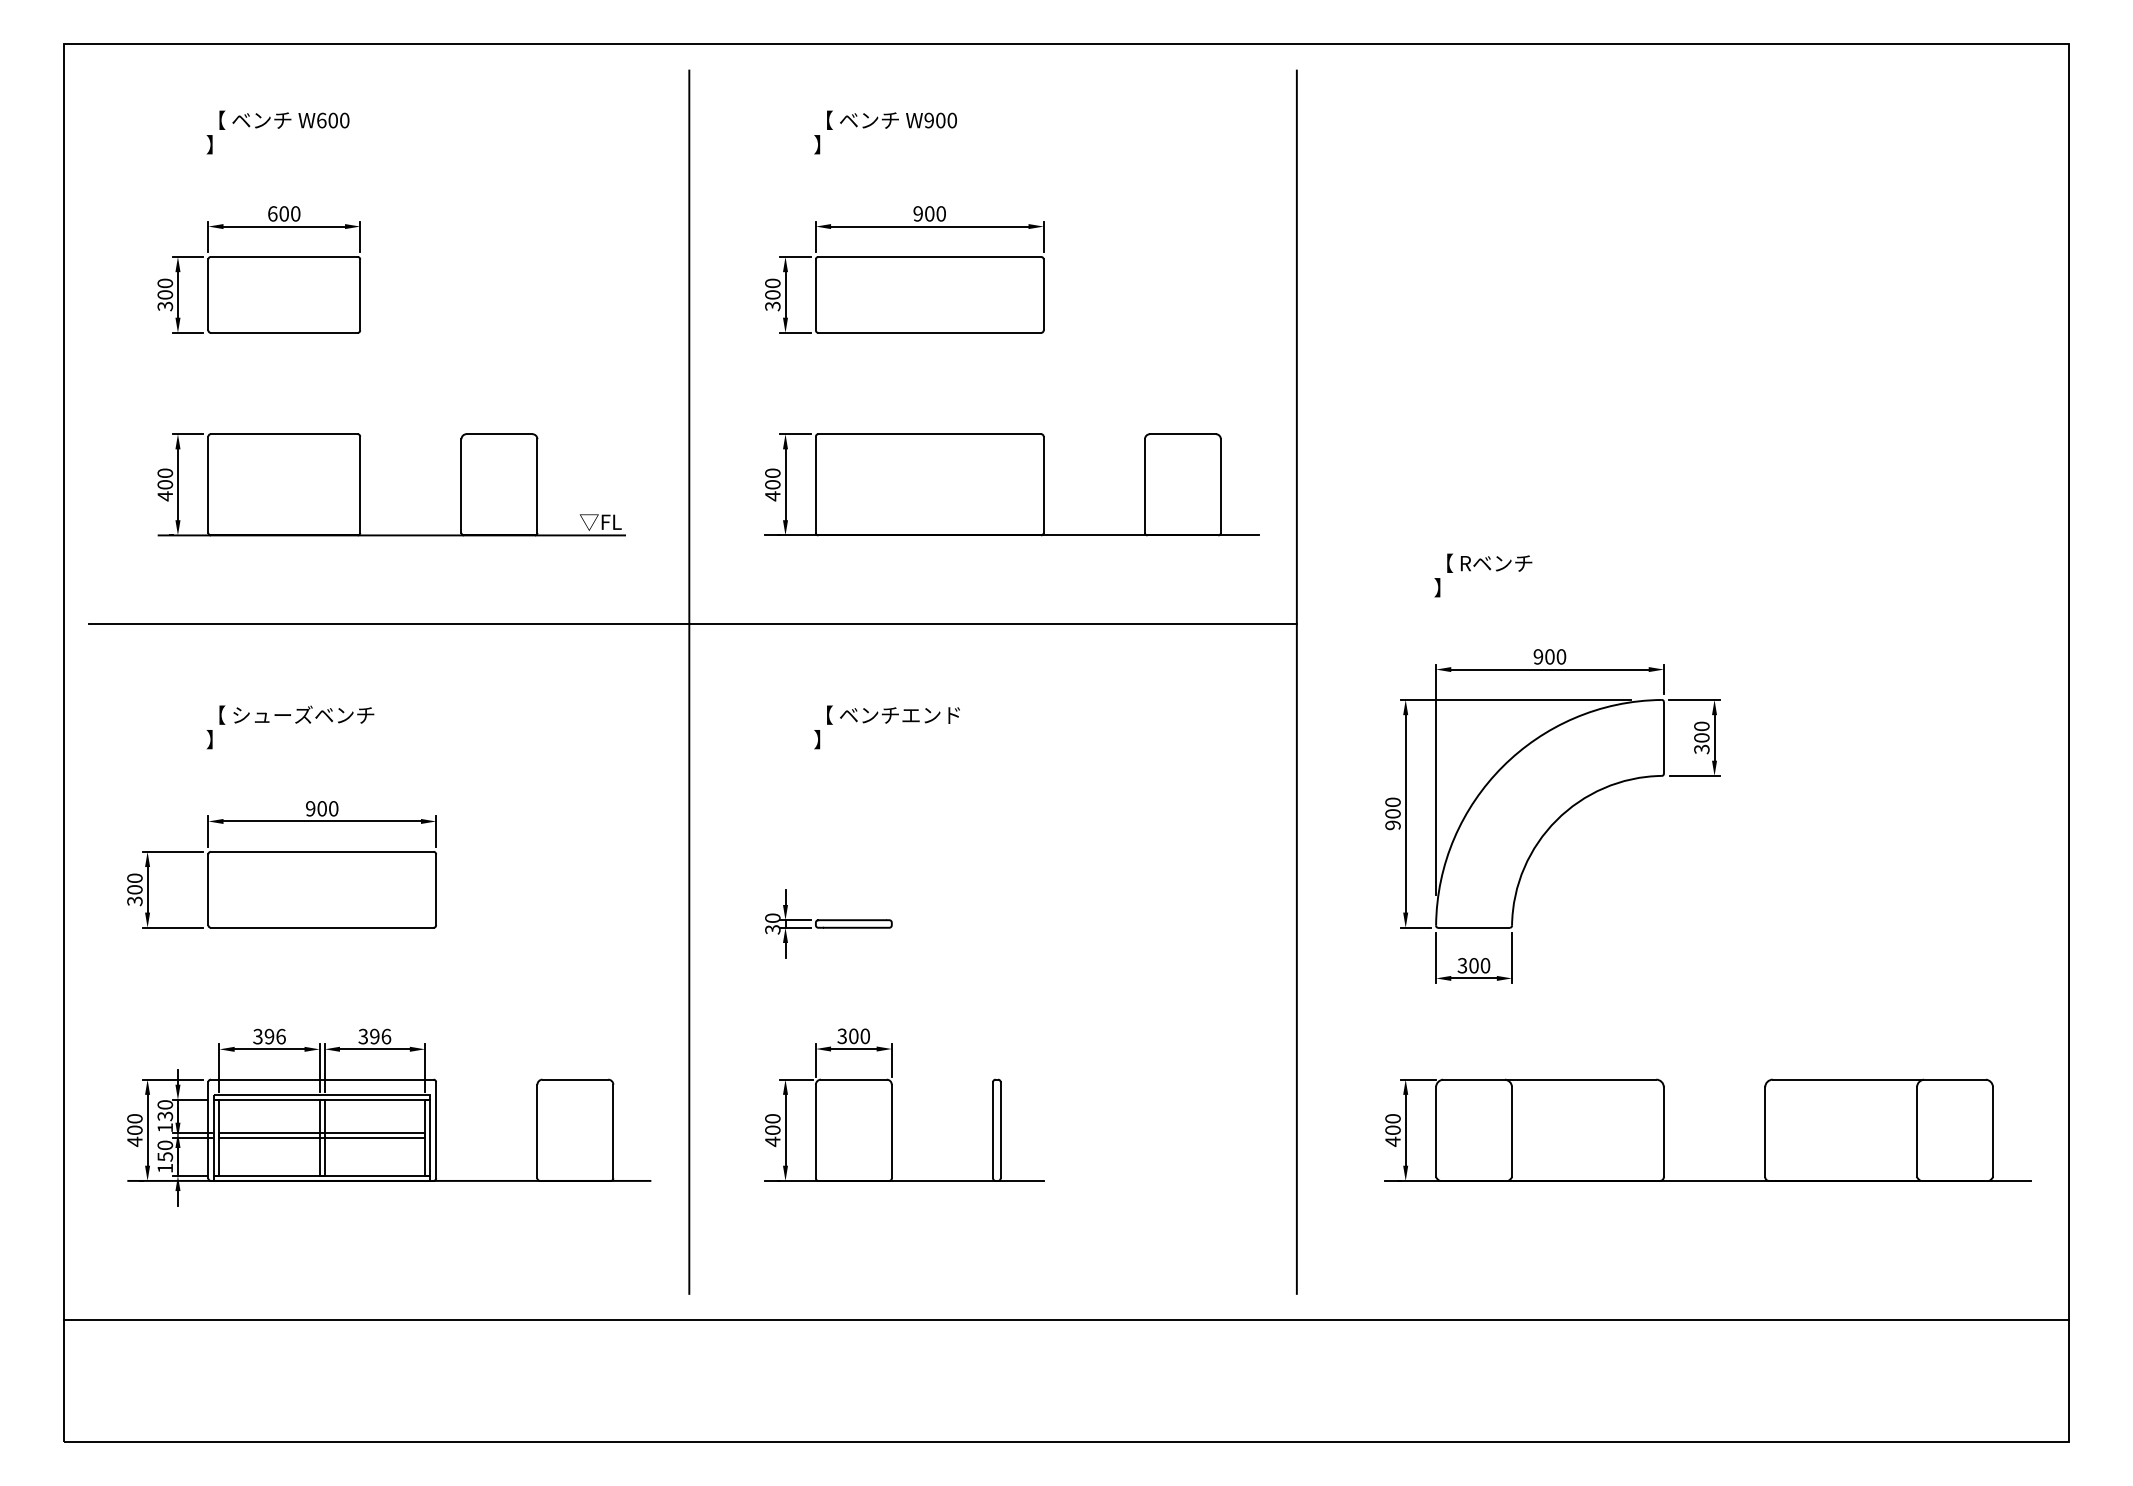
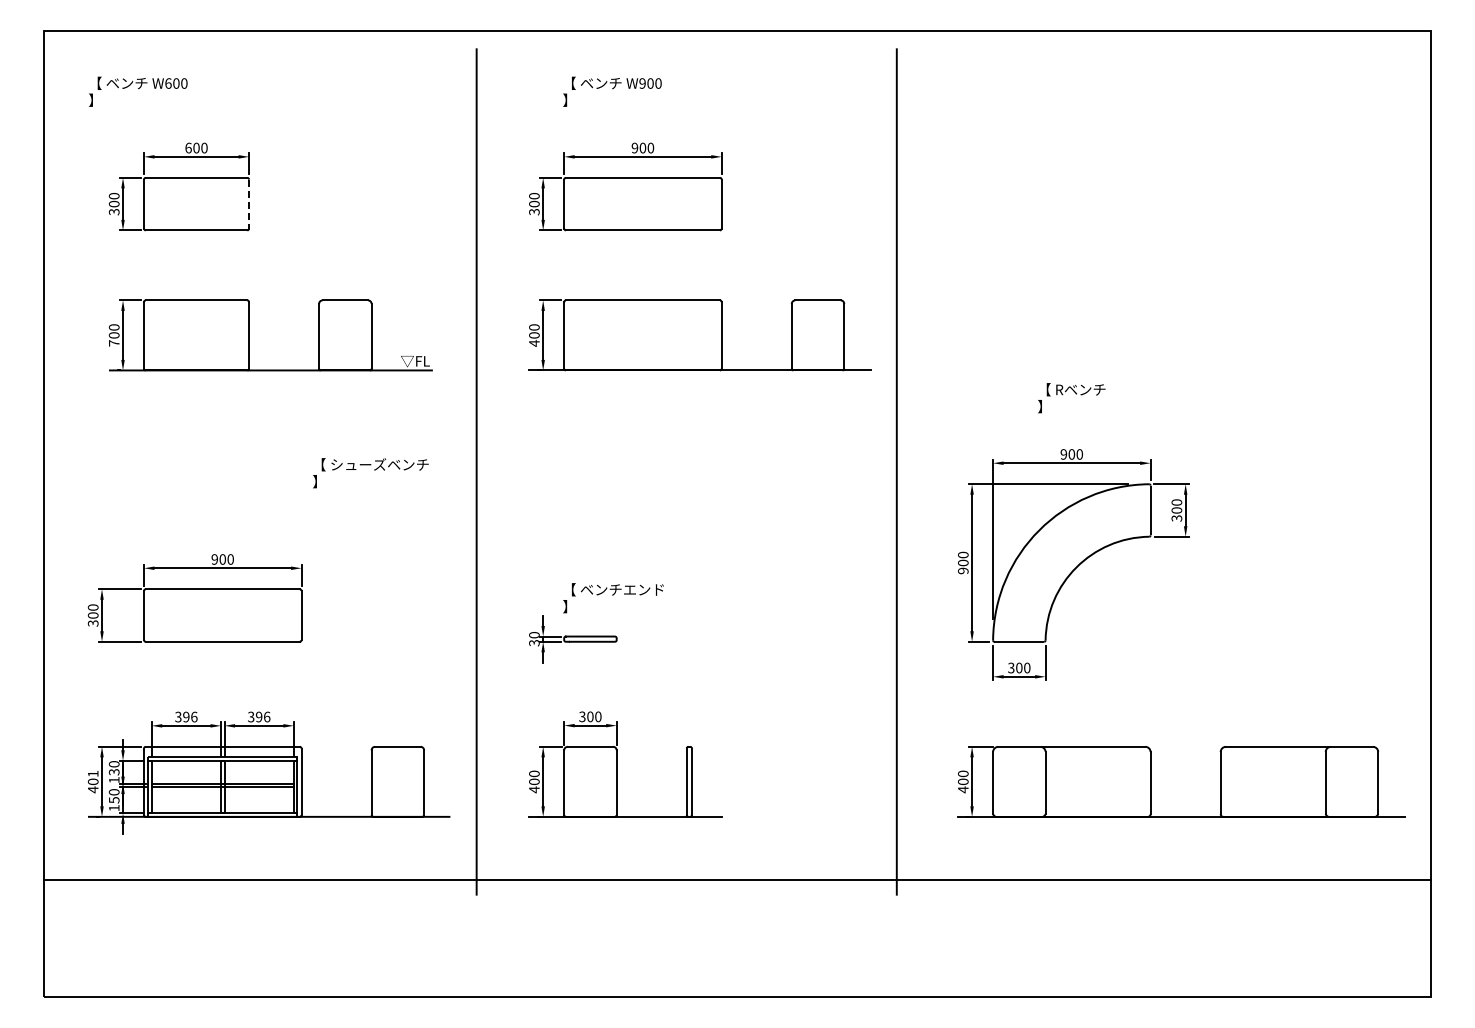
text: (278, 132) -> (138, 91), moved
line: (360, 295) -> (249, 204), solid -> dashed
text: (165, 496) -> (114, 343), 400 -> 700
text: (1482, 575) -> (1071, 398), moved
line: (691, 623) -> (478, 431), removed
text: (289, 727) -> (370, 473), moved
text: (887, 727) -> (613, 598), moved
text: (133, 1118) -> (92, 773), 400 -> 401
line: (1066, 1320) -> (737, 880), moved

